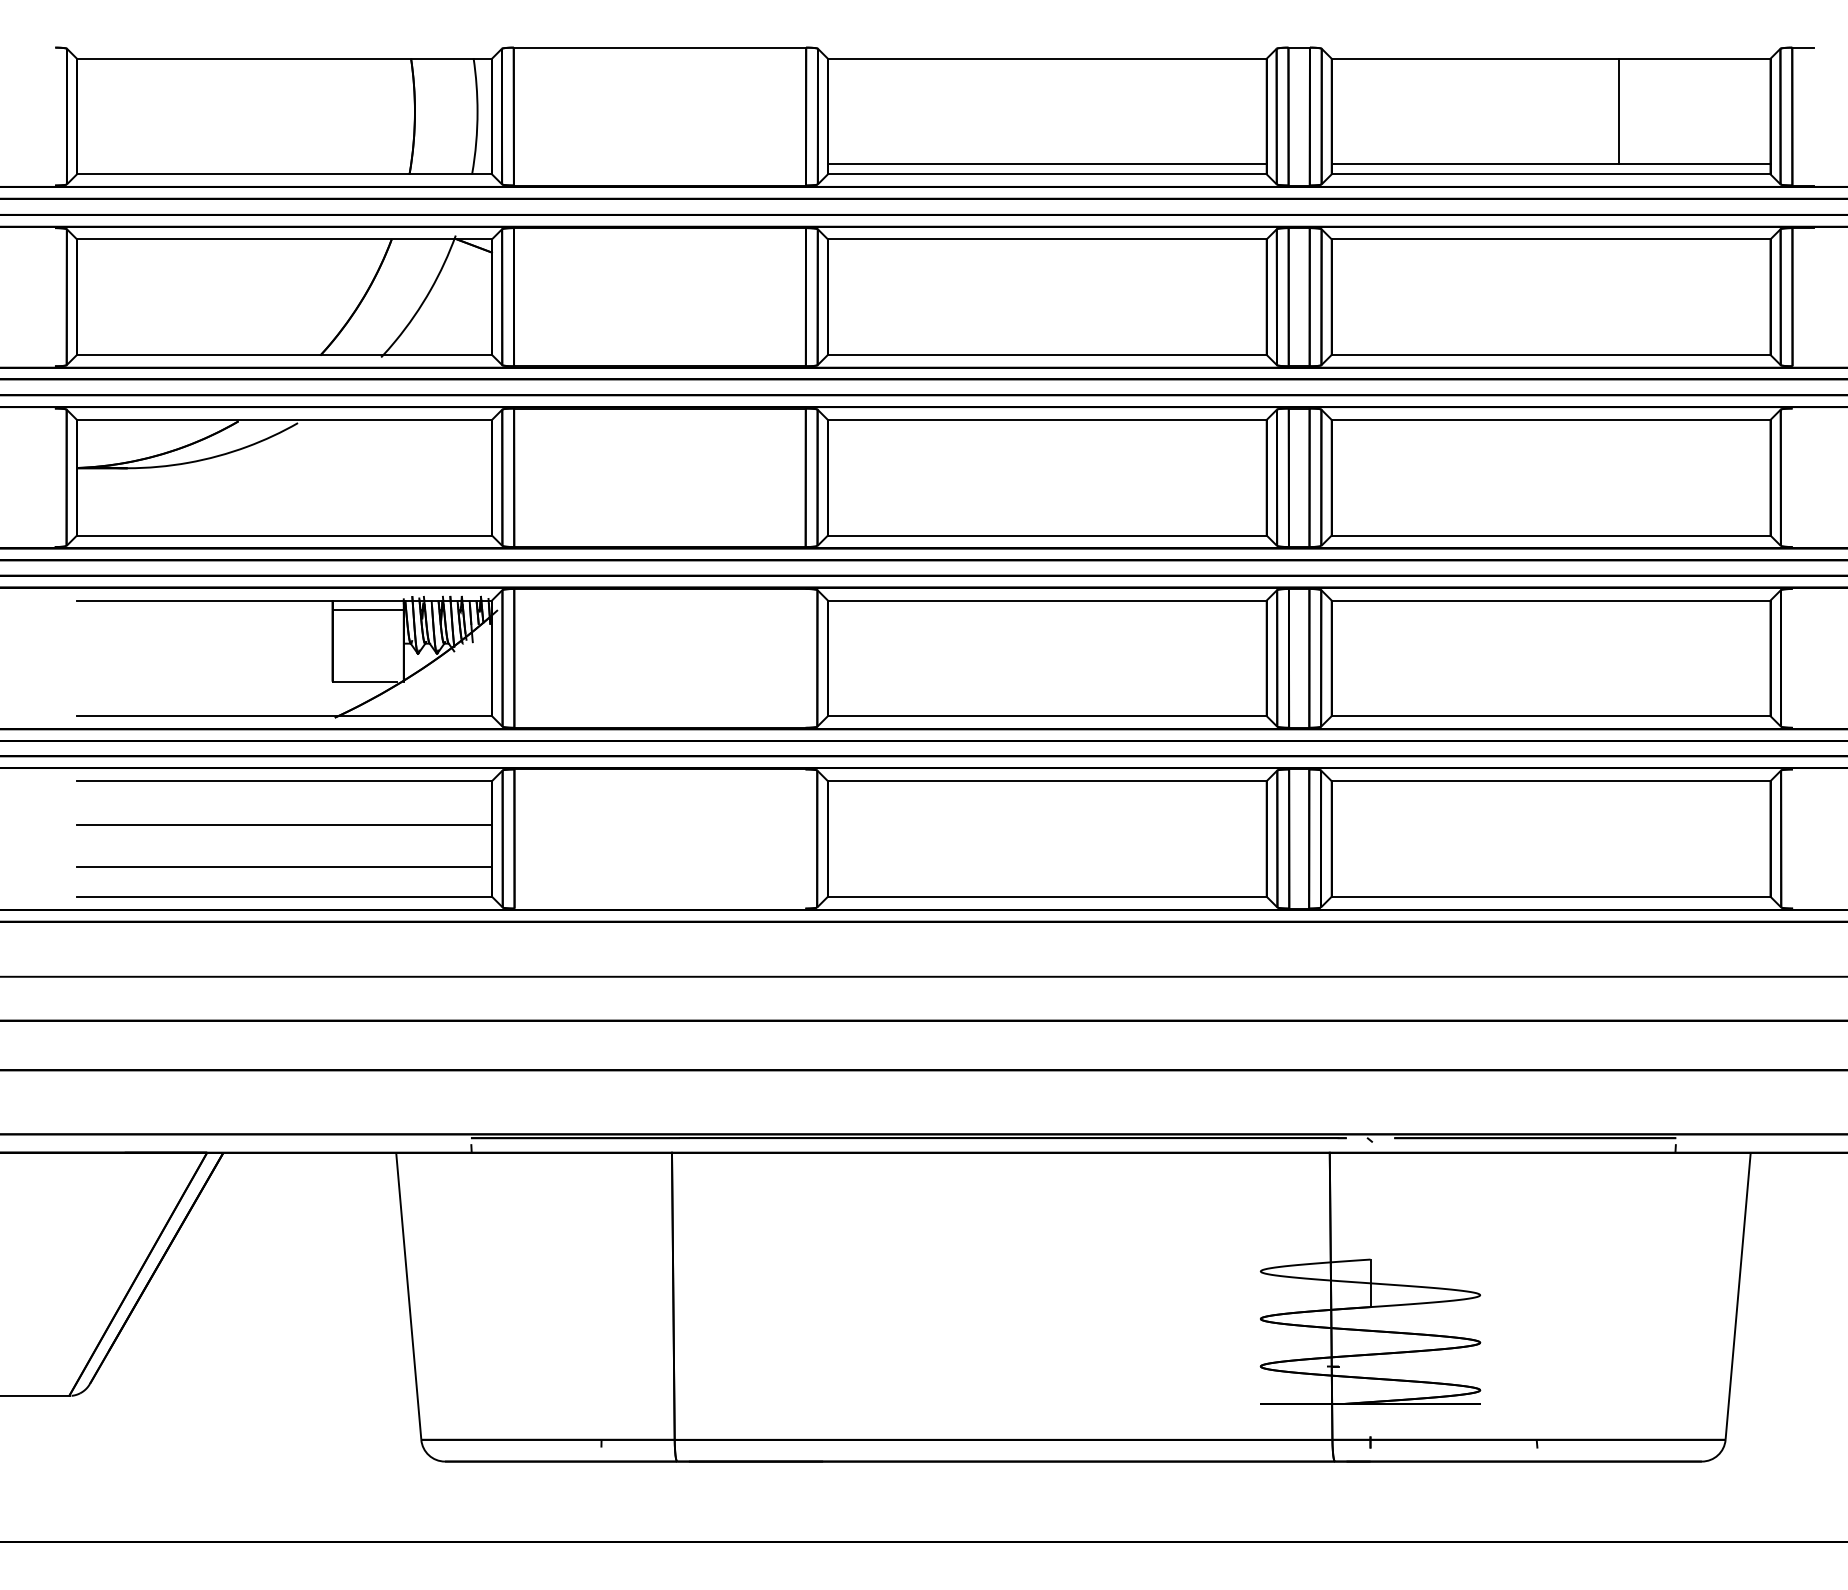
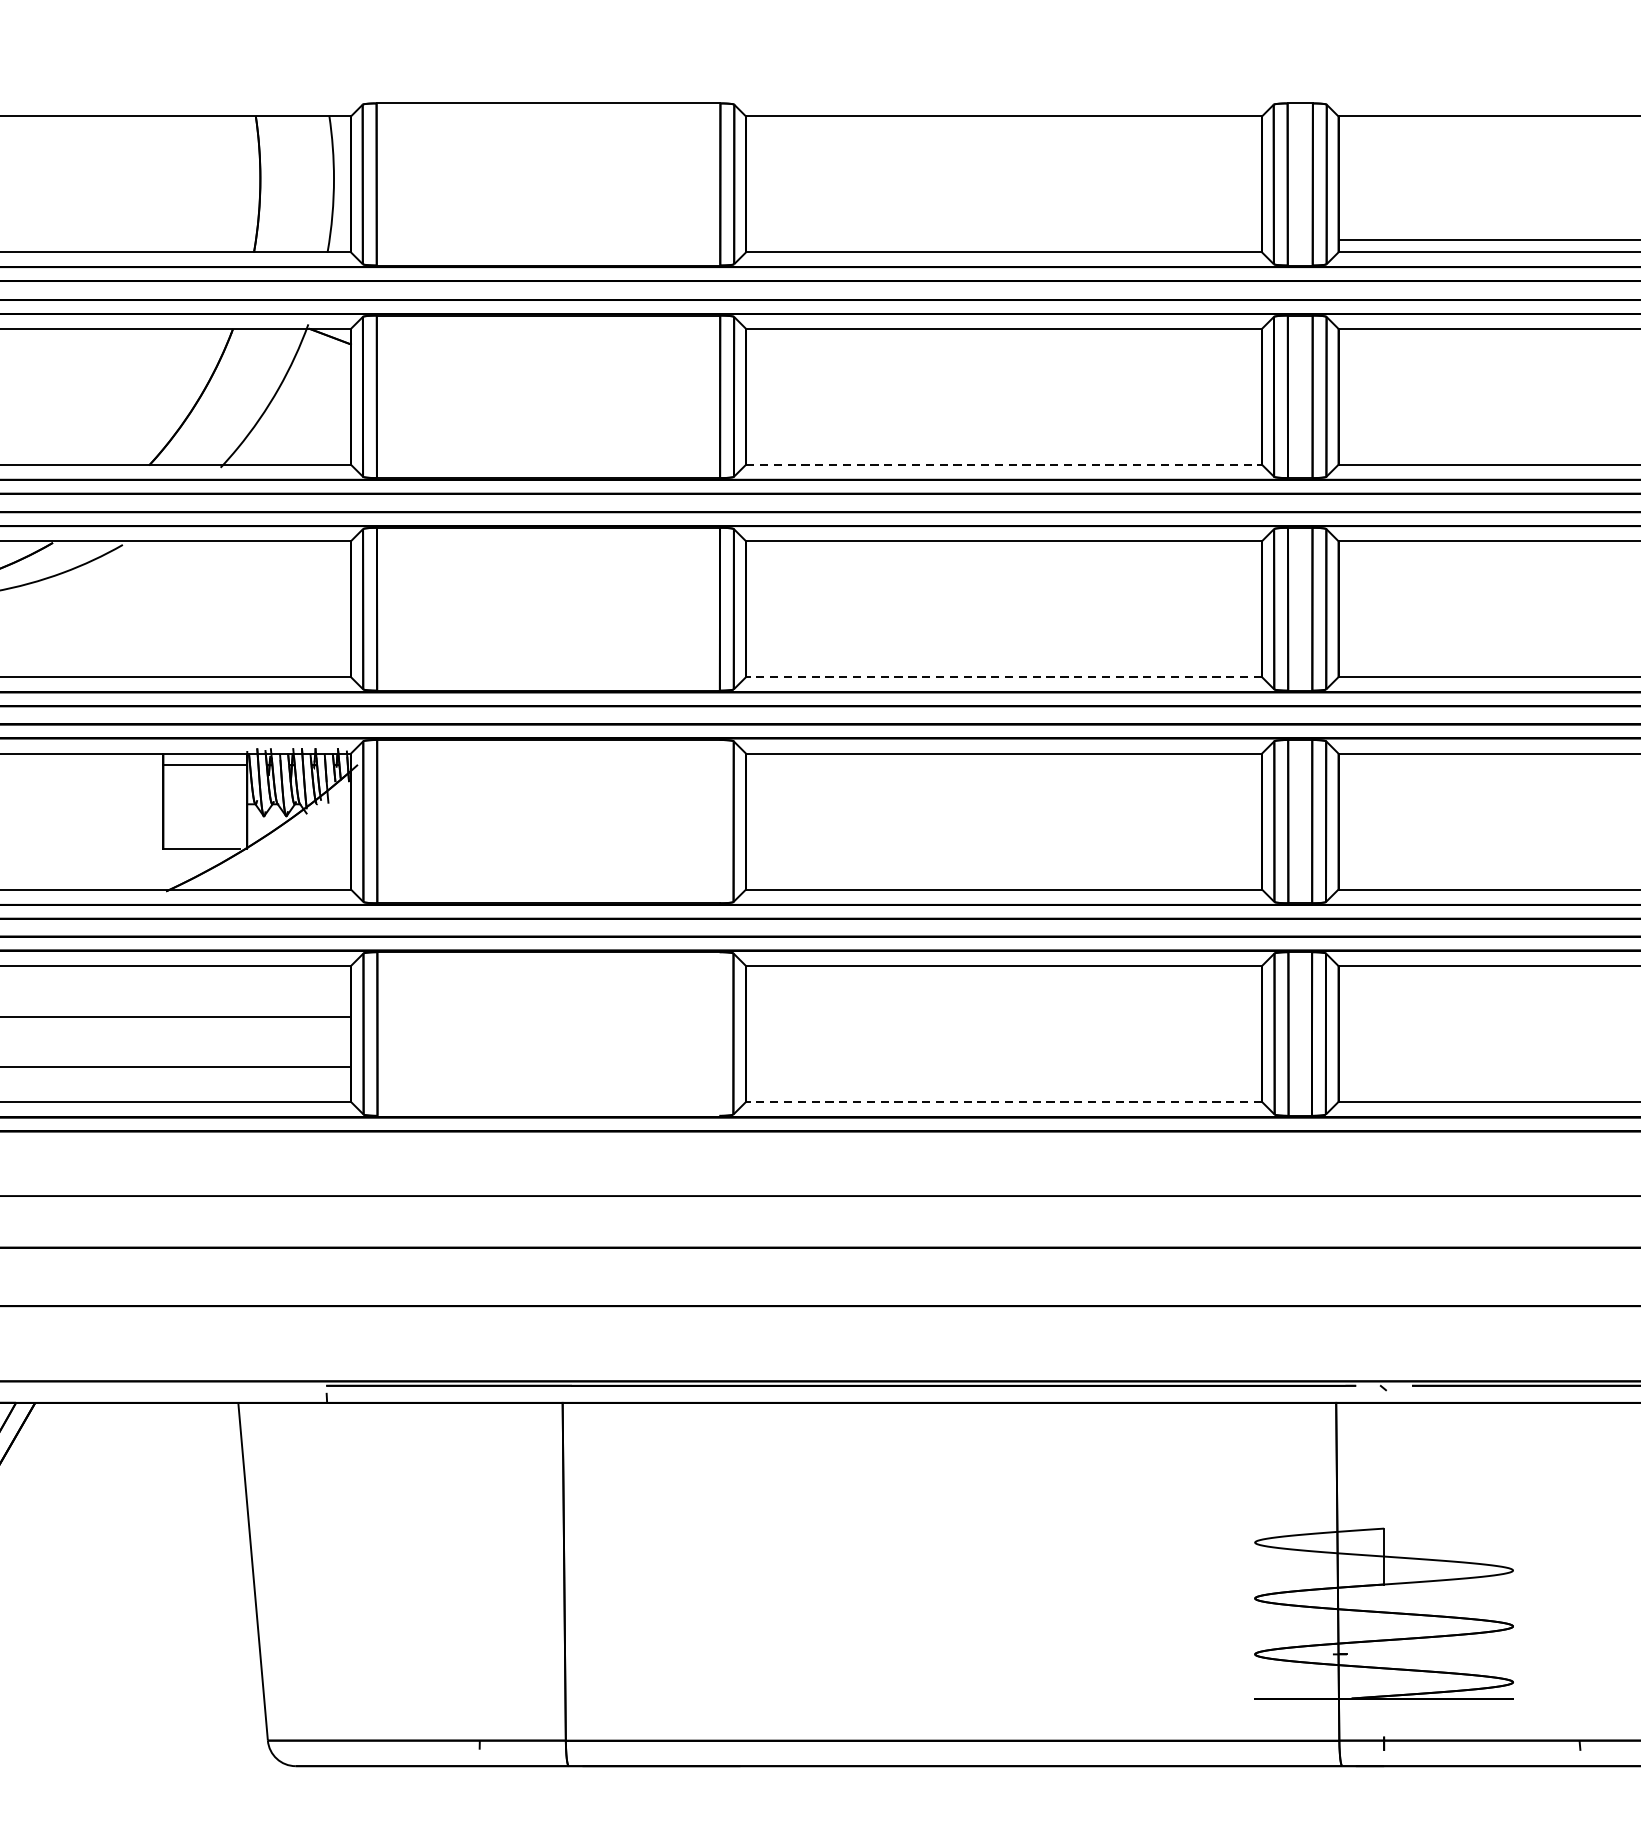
line: (1046, 164) -> (1003, 240), removed
line: (1047, 354) -> (1004, 464), solid -> dashed
line: (1046, 535) -> (1003, 677), solid -> dashed
line: (1046, 896) -> (1003, 1101), solid -> dashed

